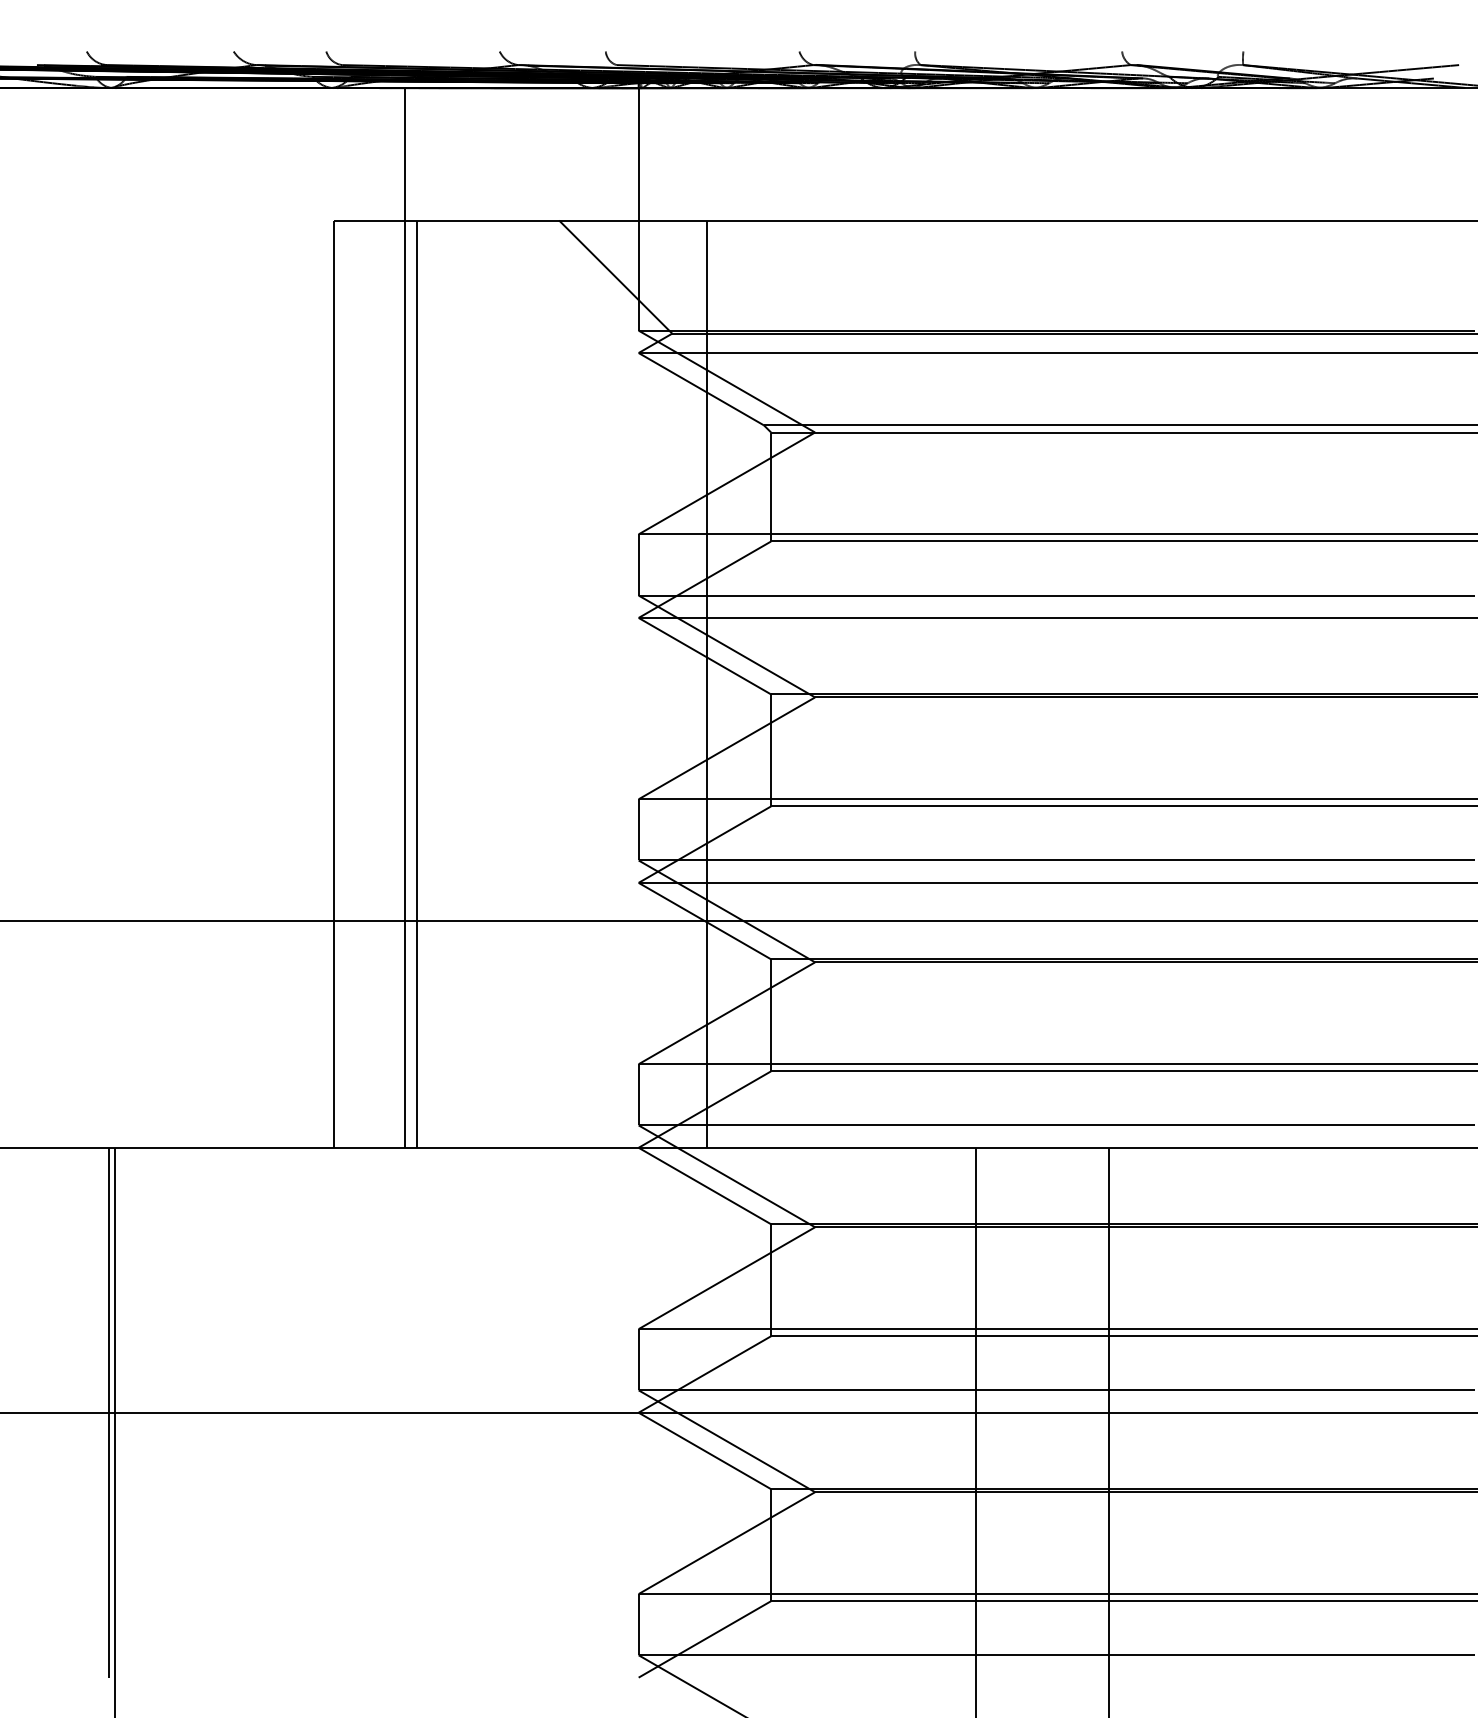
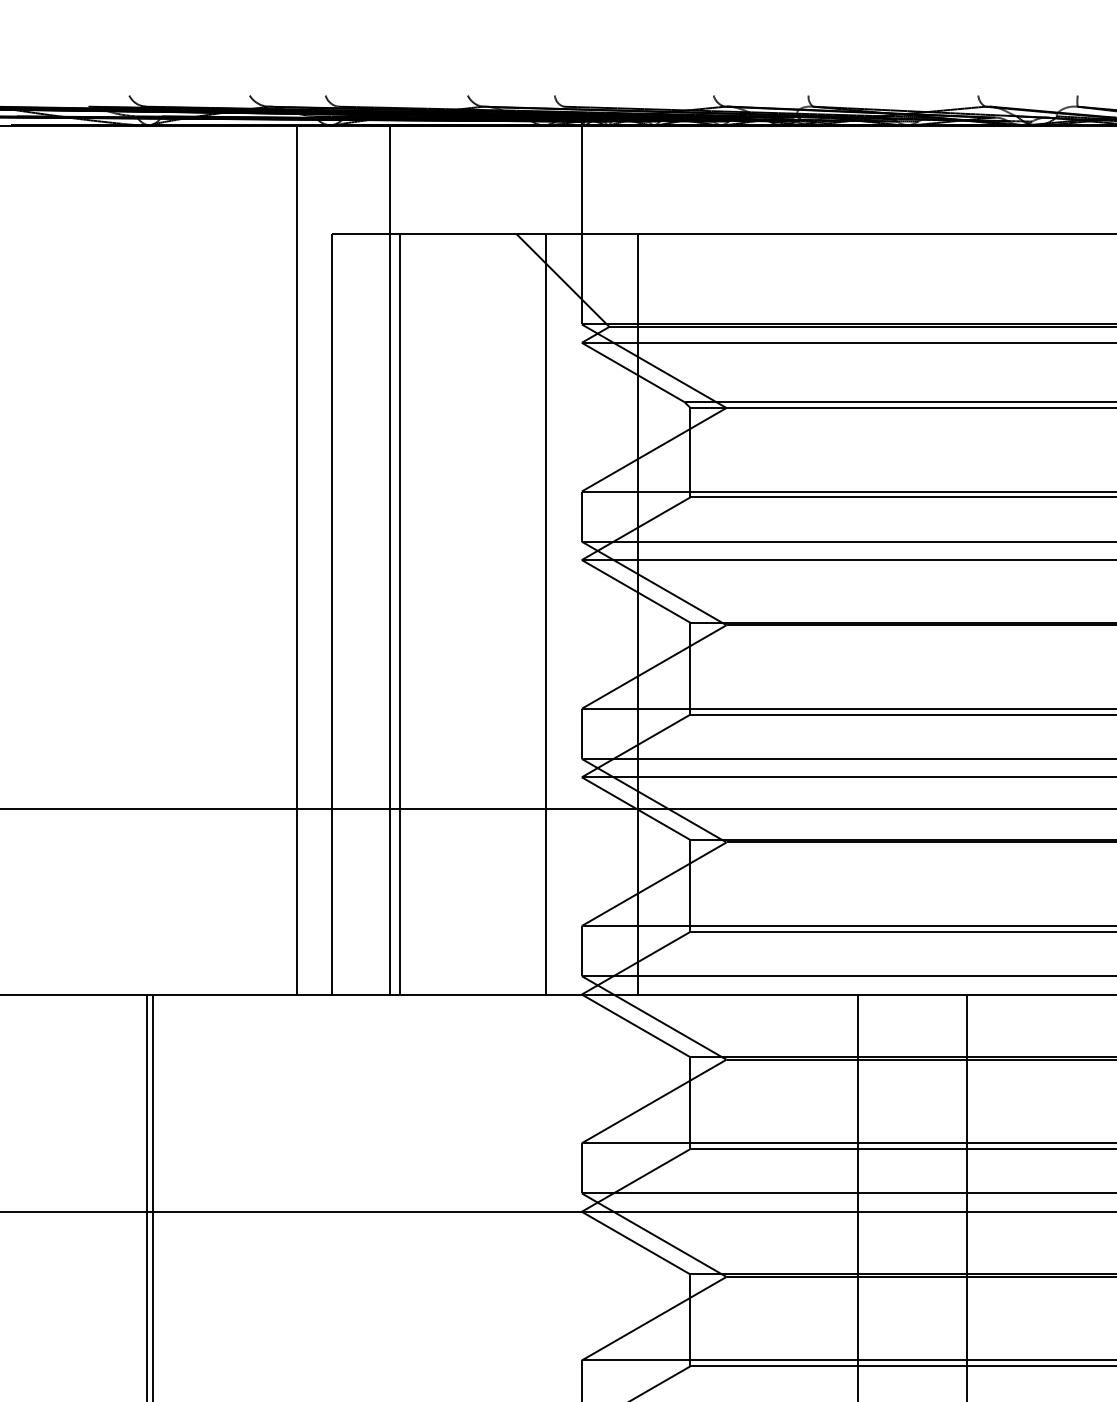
line: (291, 617) -> (297, 559), added
line: (594, 683) -> (545, 613), added

